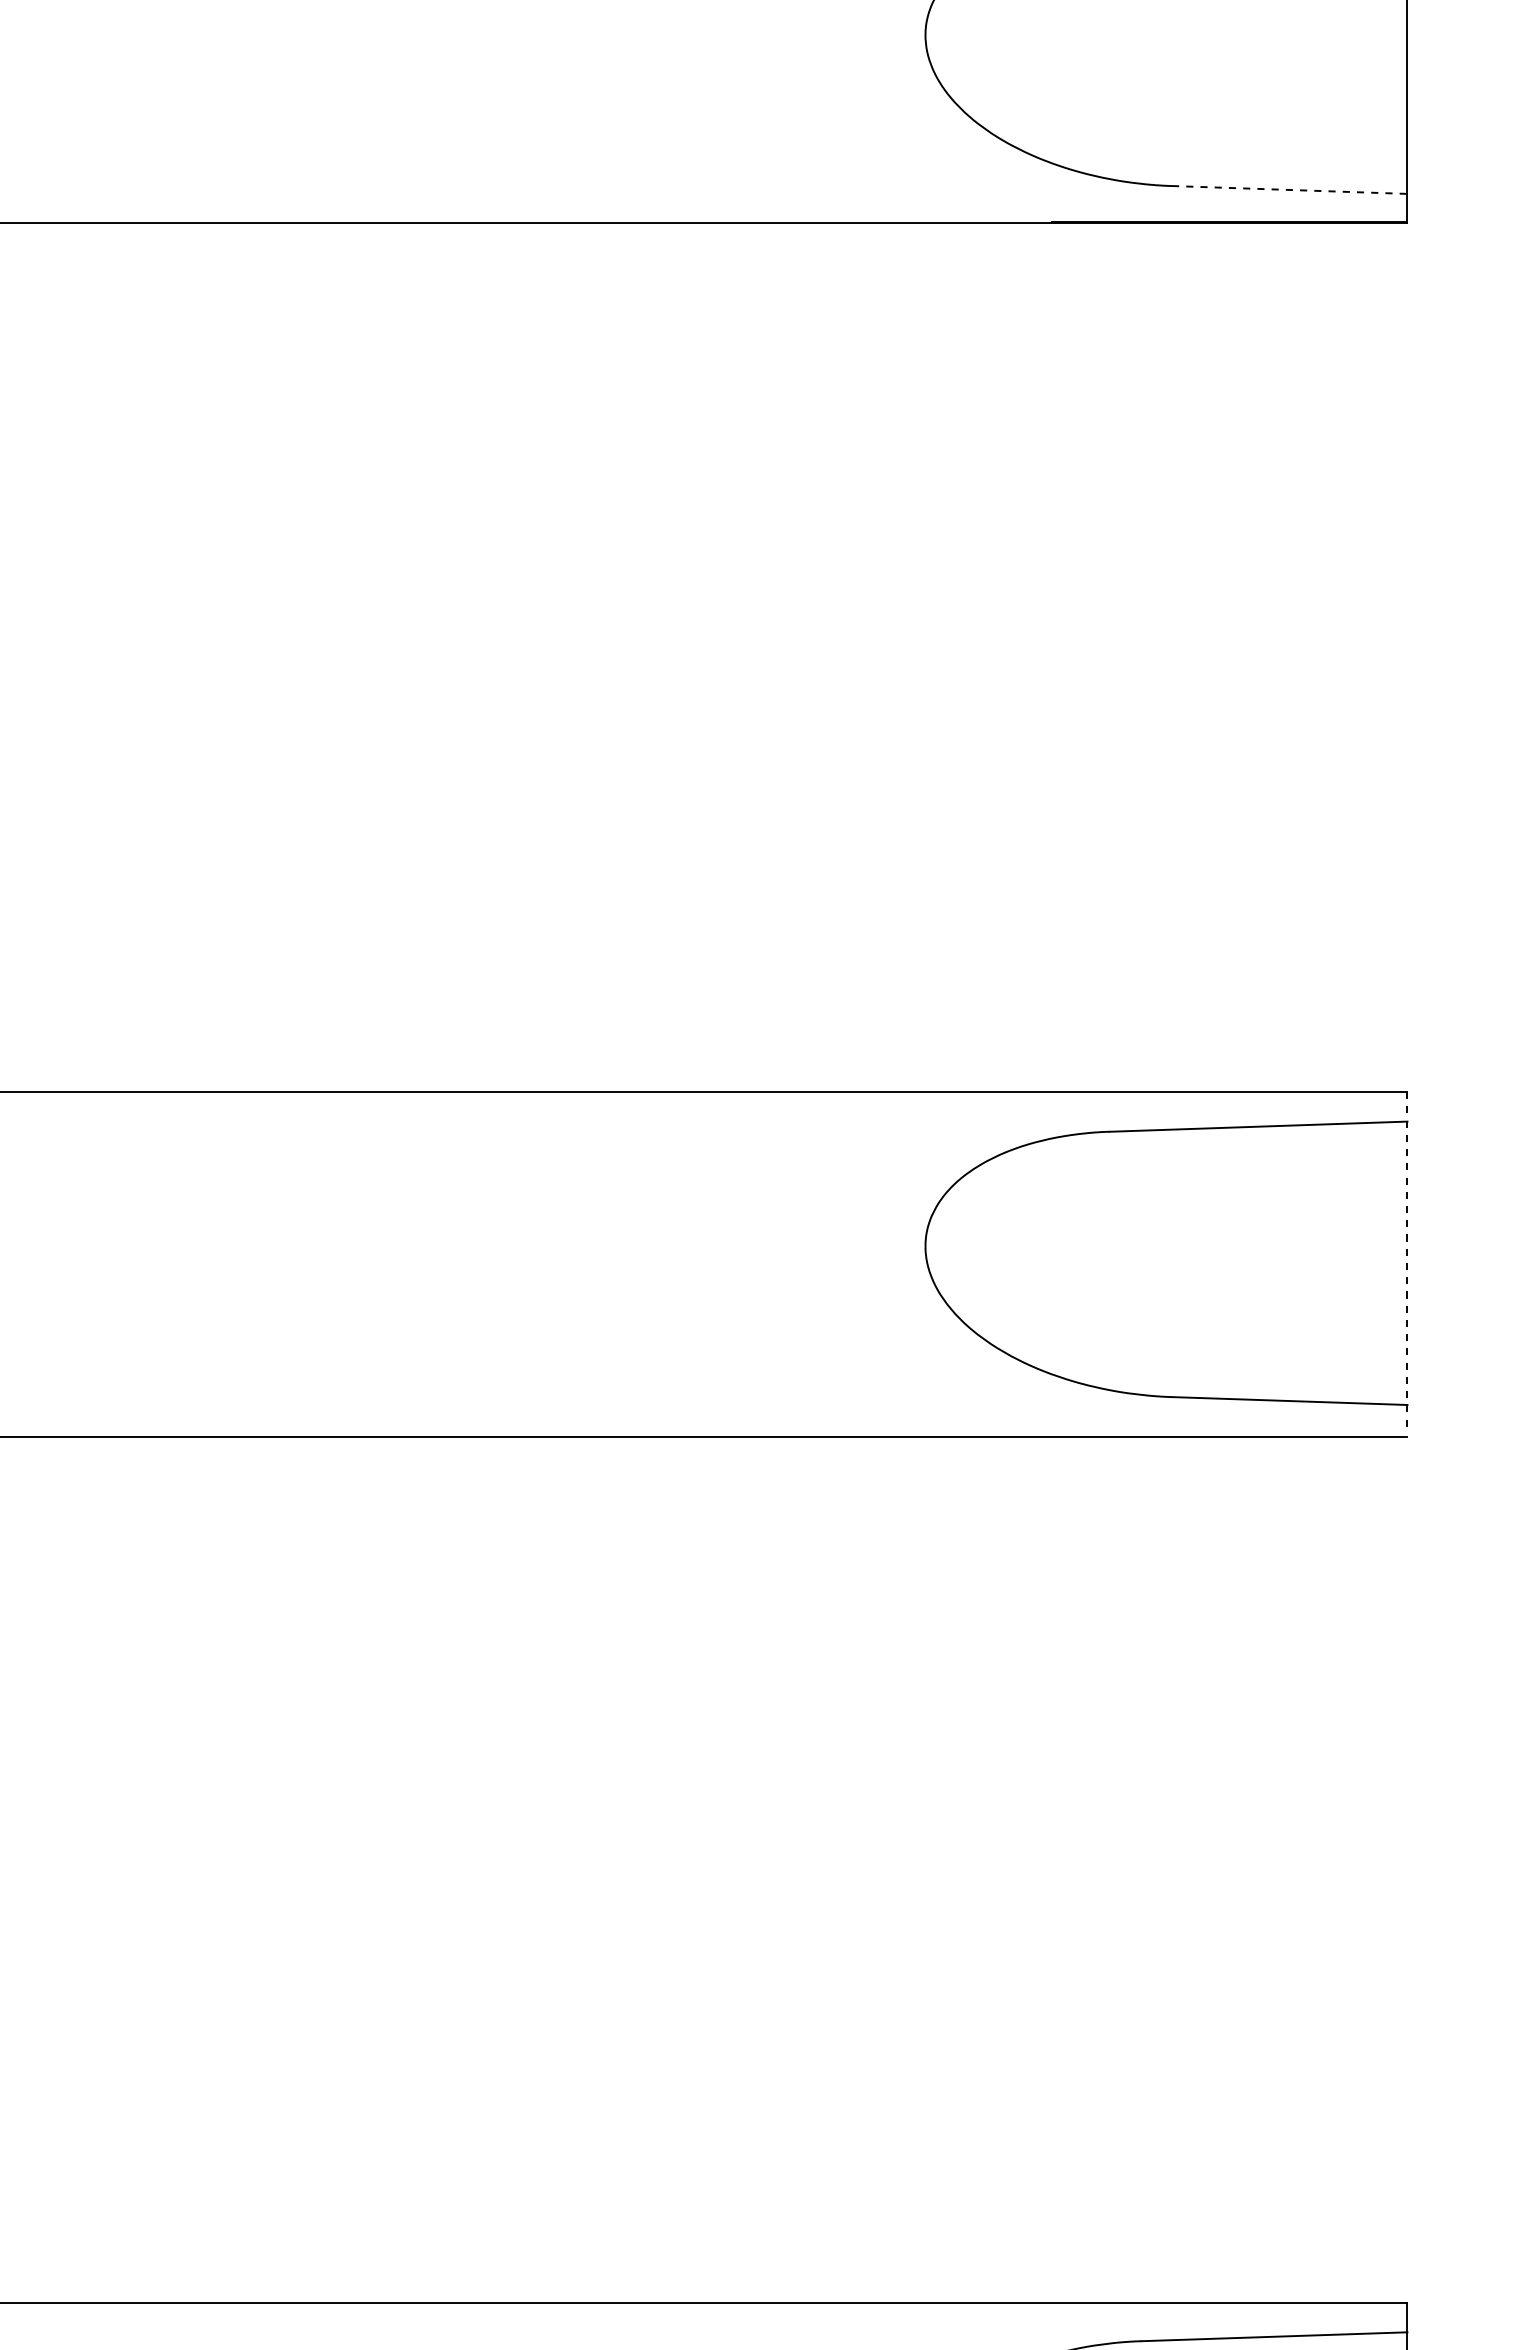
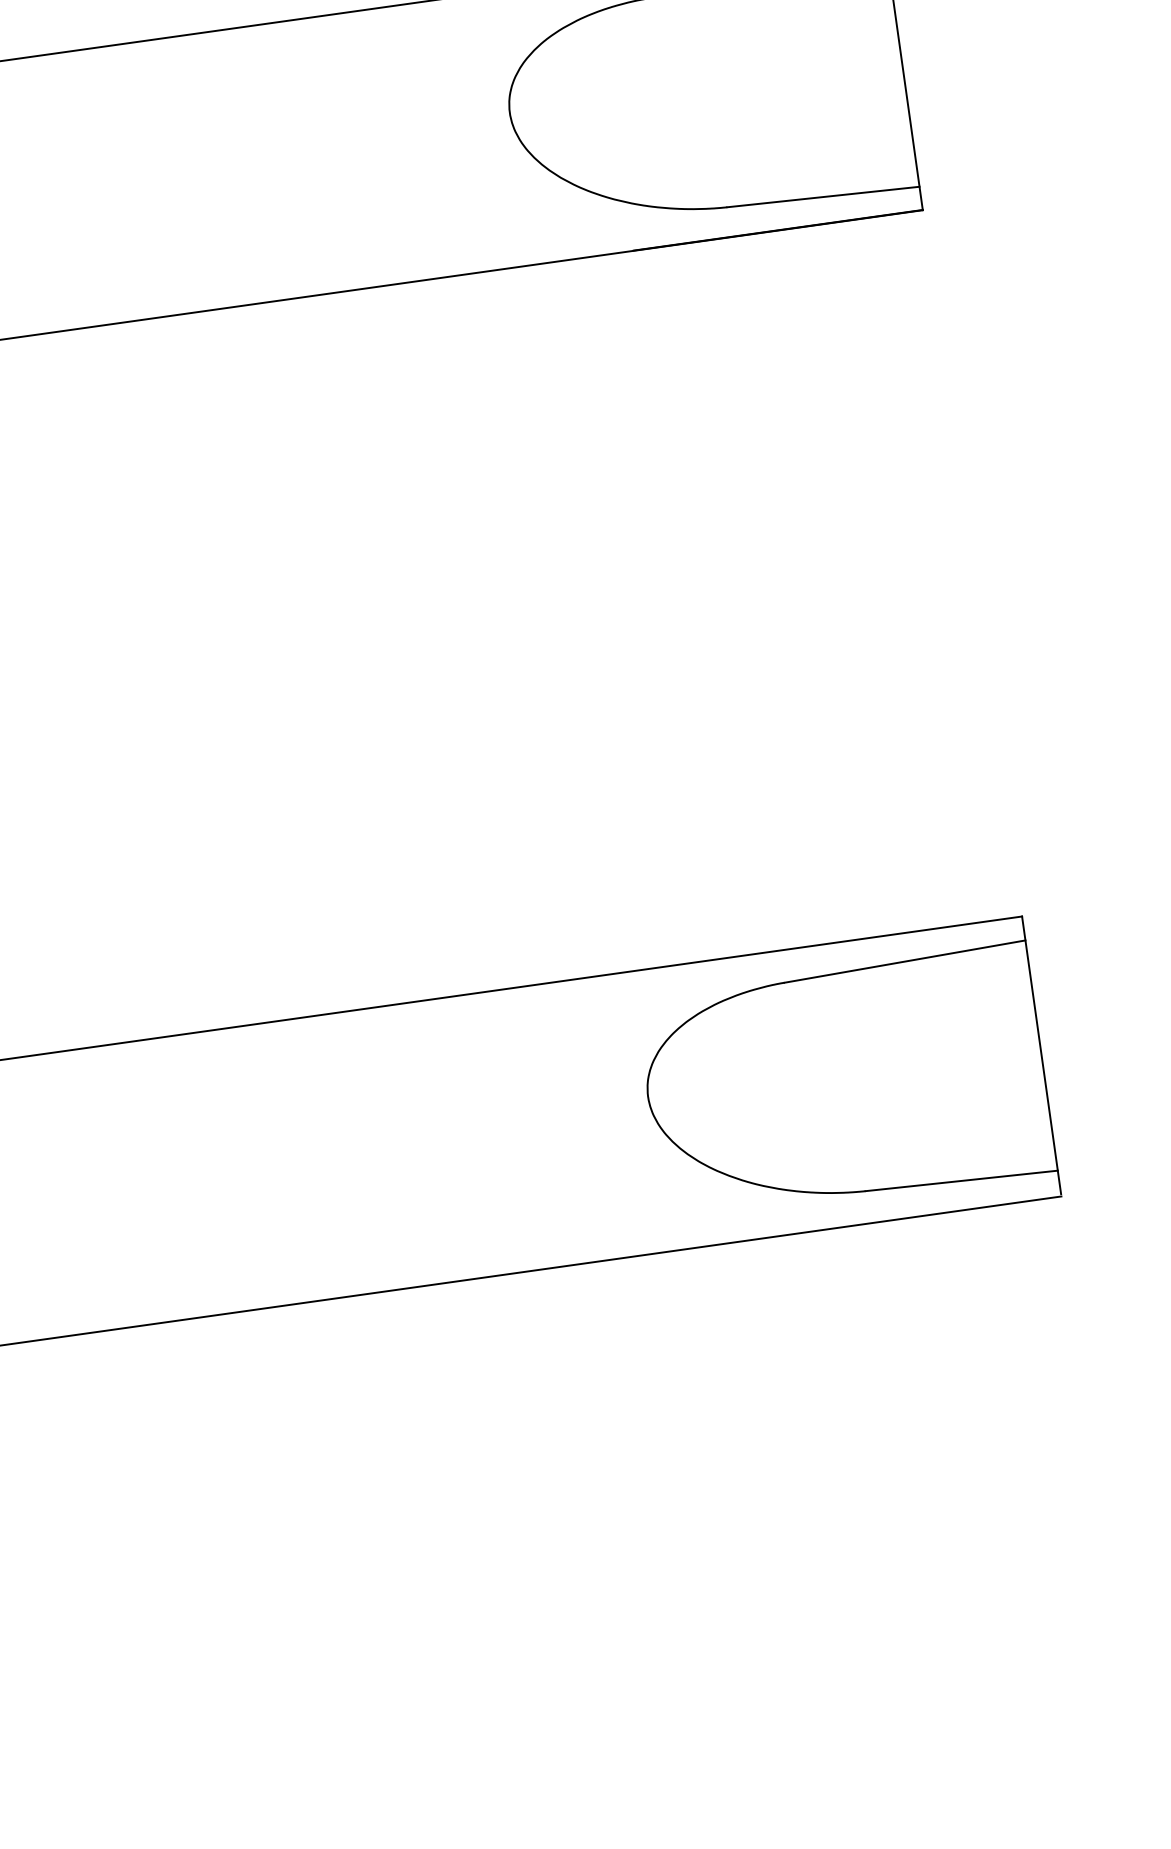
line: (1289, 189) -> (823, 196), dashed -> solid
line: (1407, 1262) -> (1041, 1054), dashed -> solid

